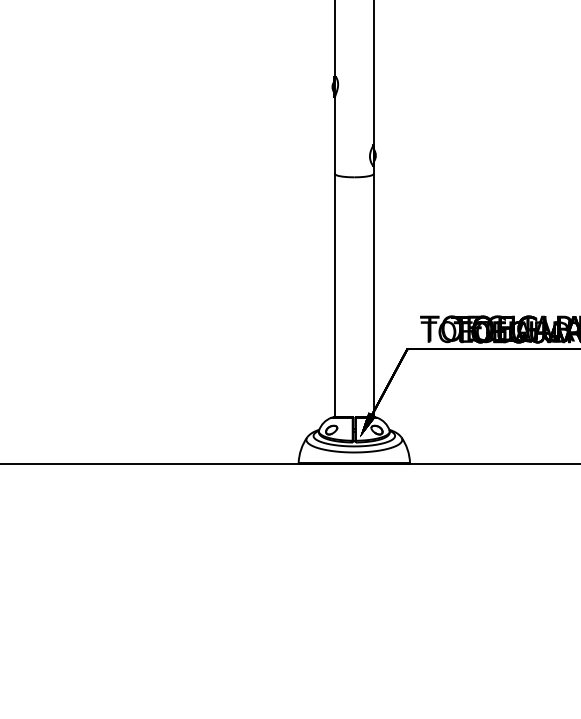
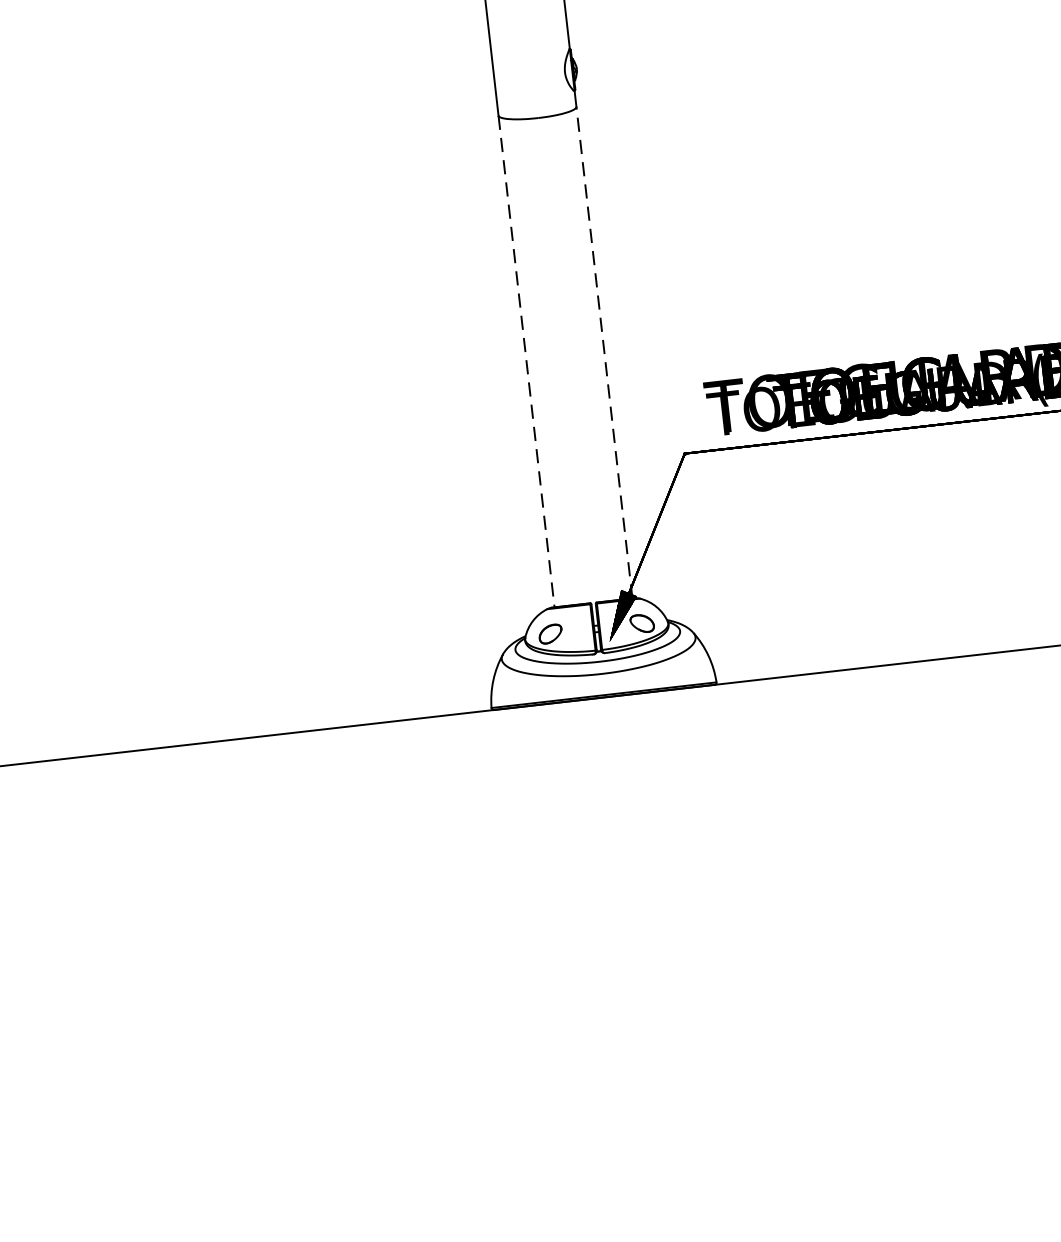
line: (335, 295) -> (527, 361), solid -> dashed
line: (373, 295) -> (604, 352), solid -> dashed

